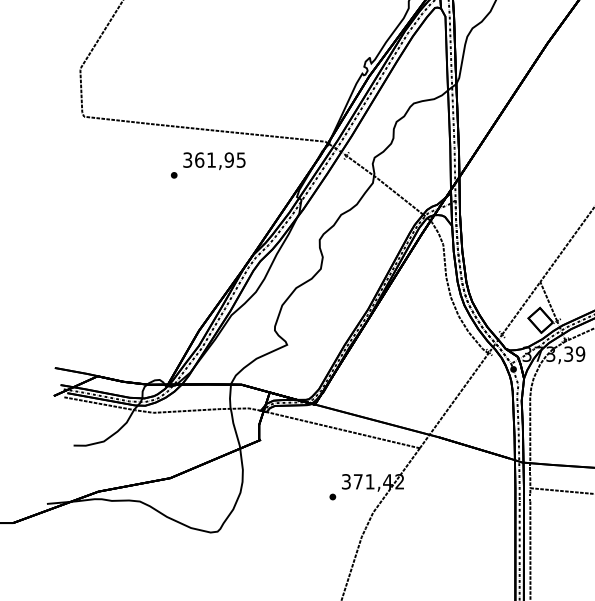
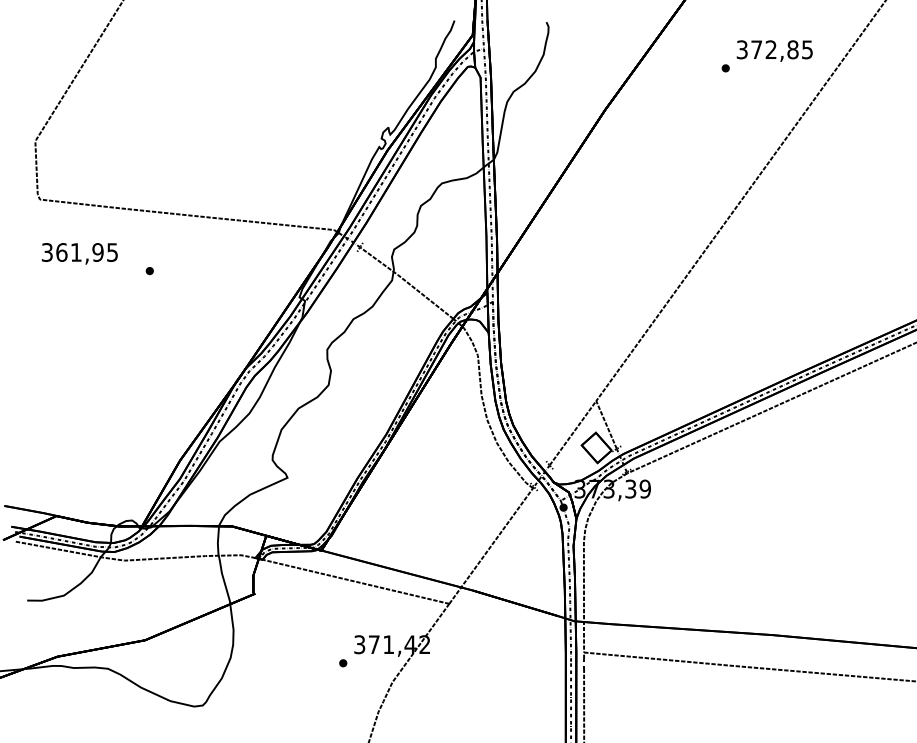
text: (214, 160) -> (79, 253), moved

